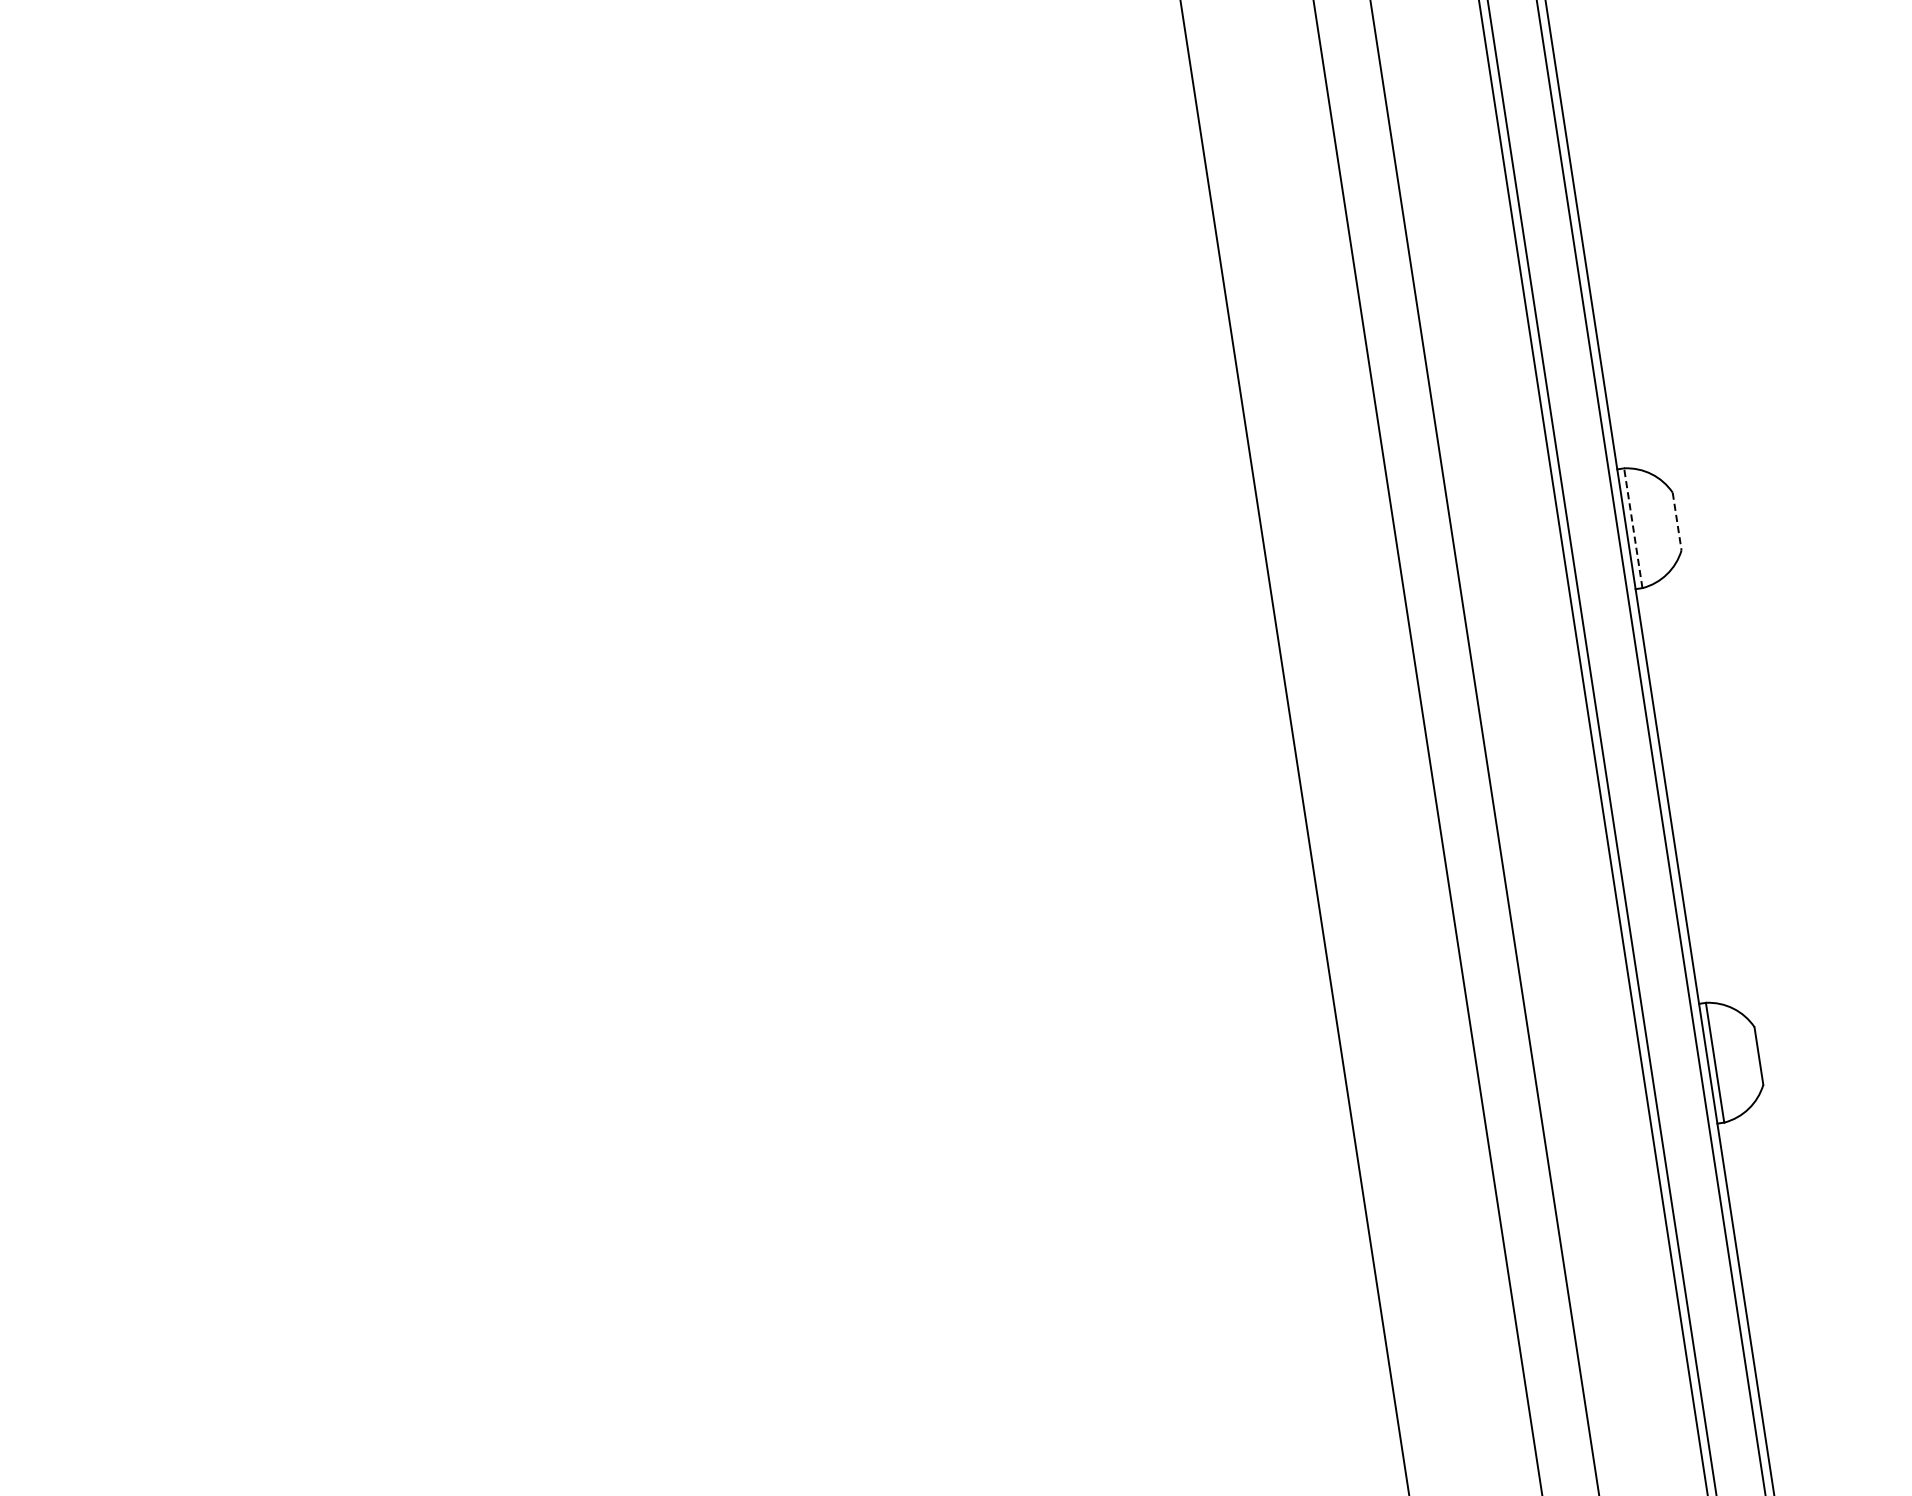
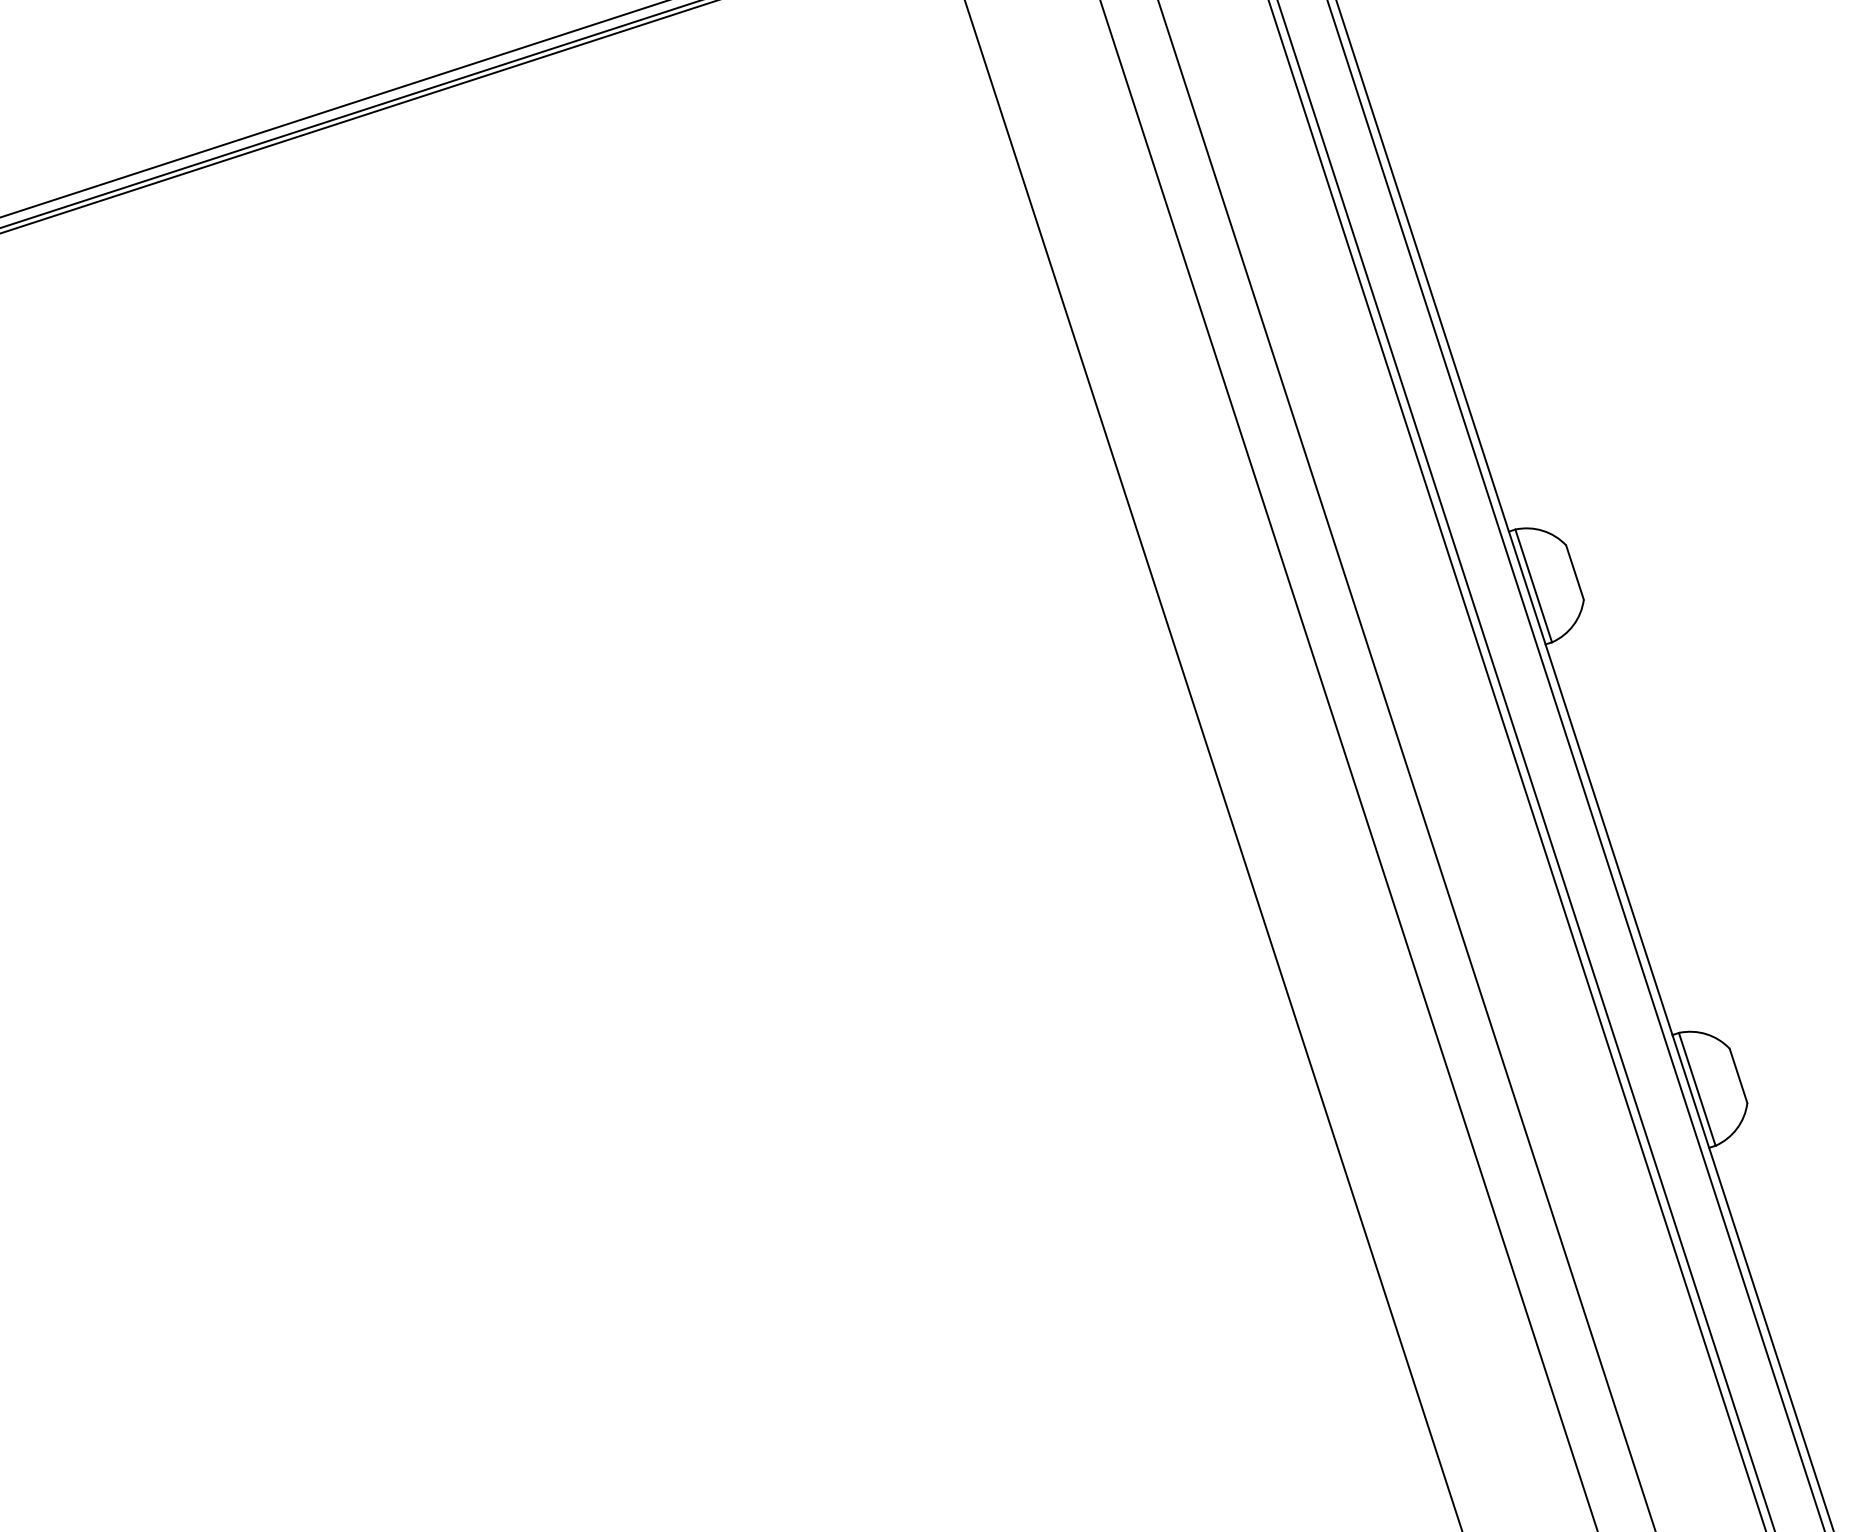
line: (1676, 521) -> (1574, 572), dashed -> solid
line: (1633, 527) -> (1533, 585), dashed -> solid

